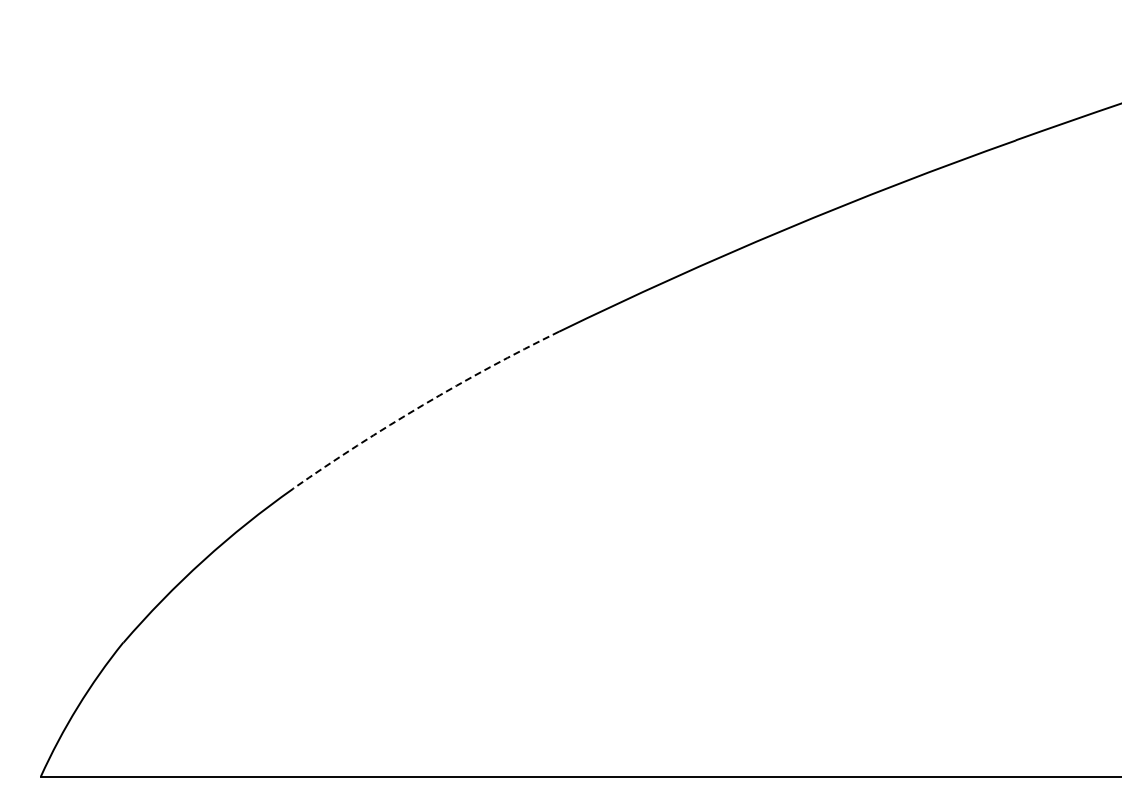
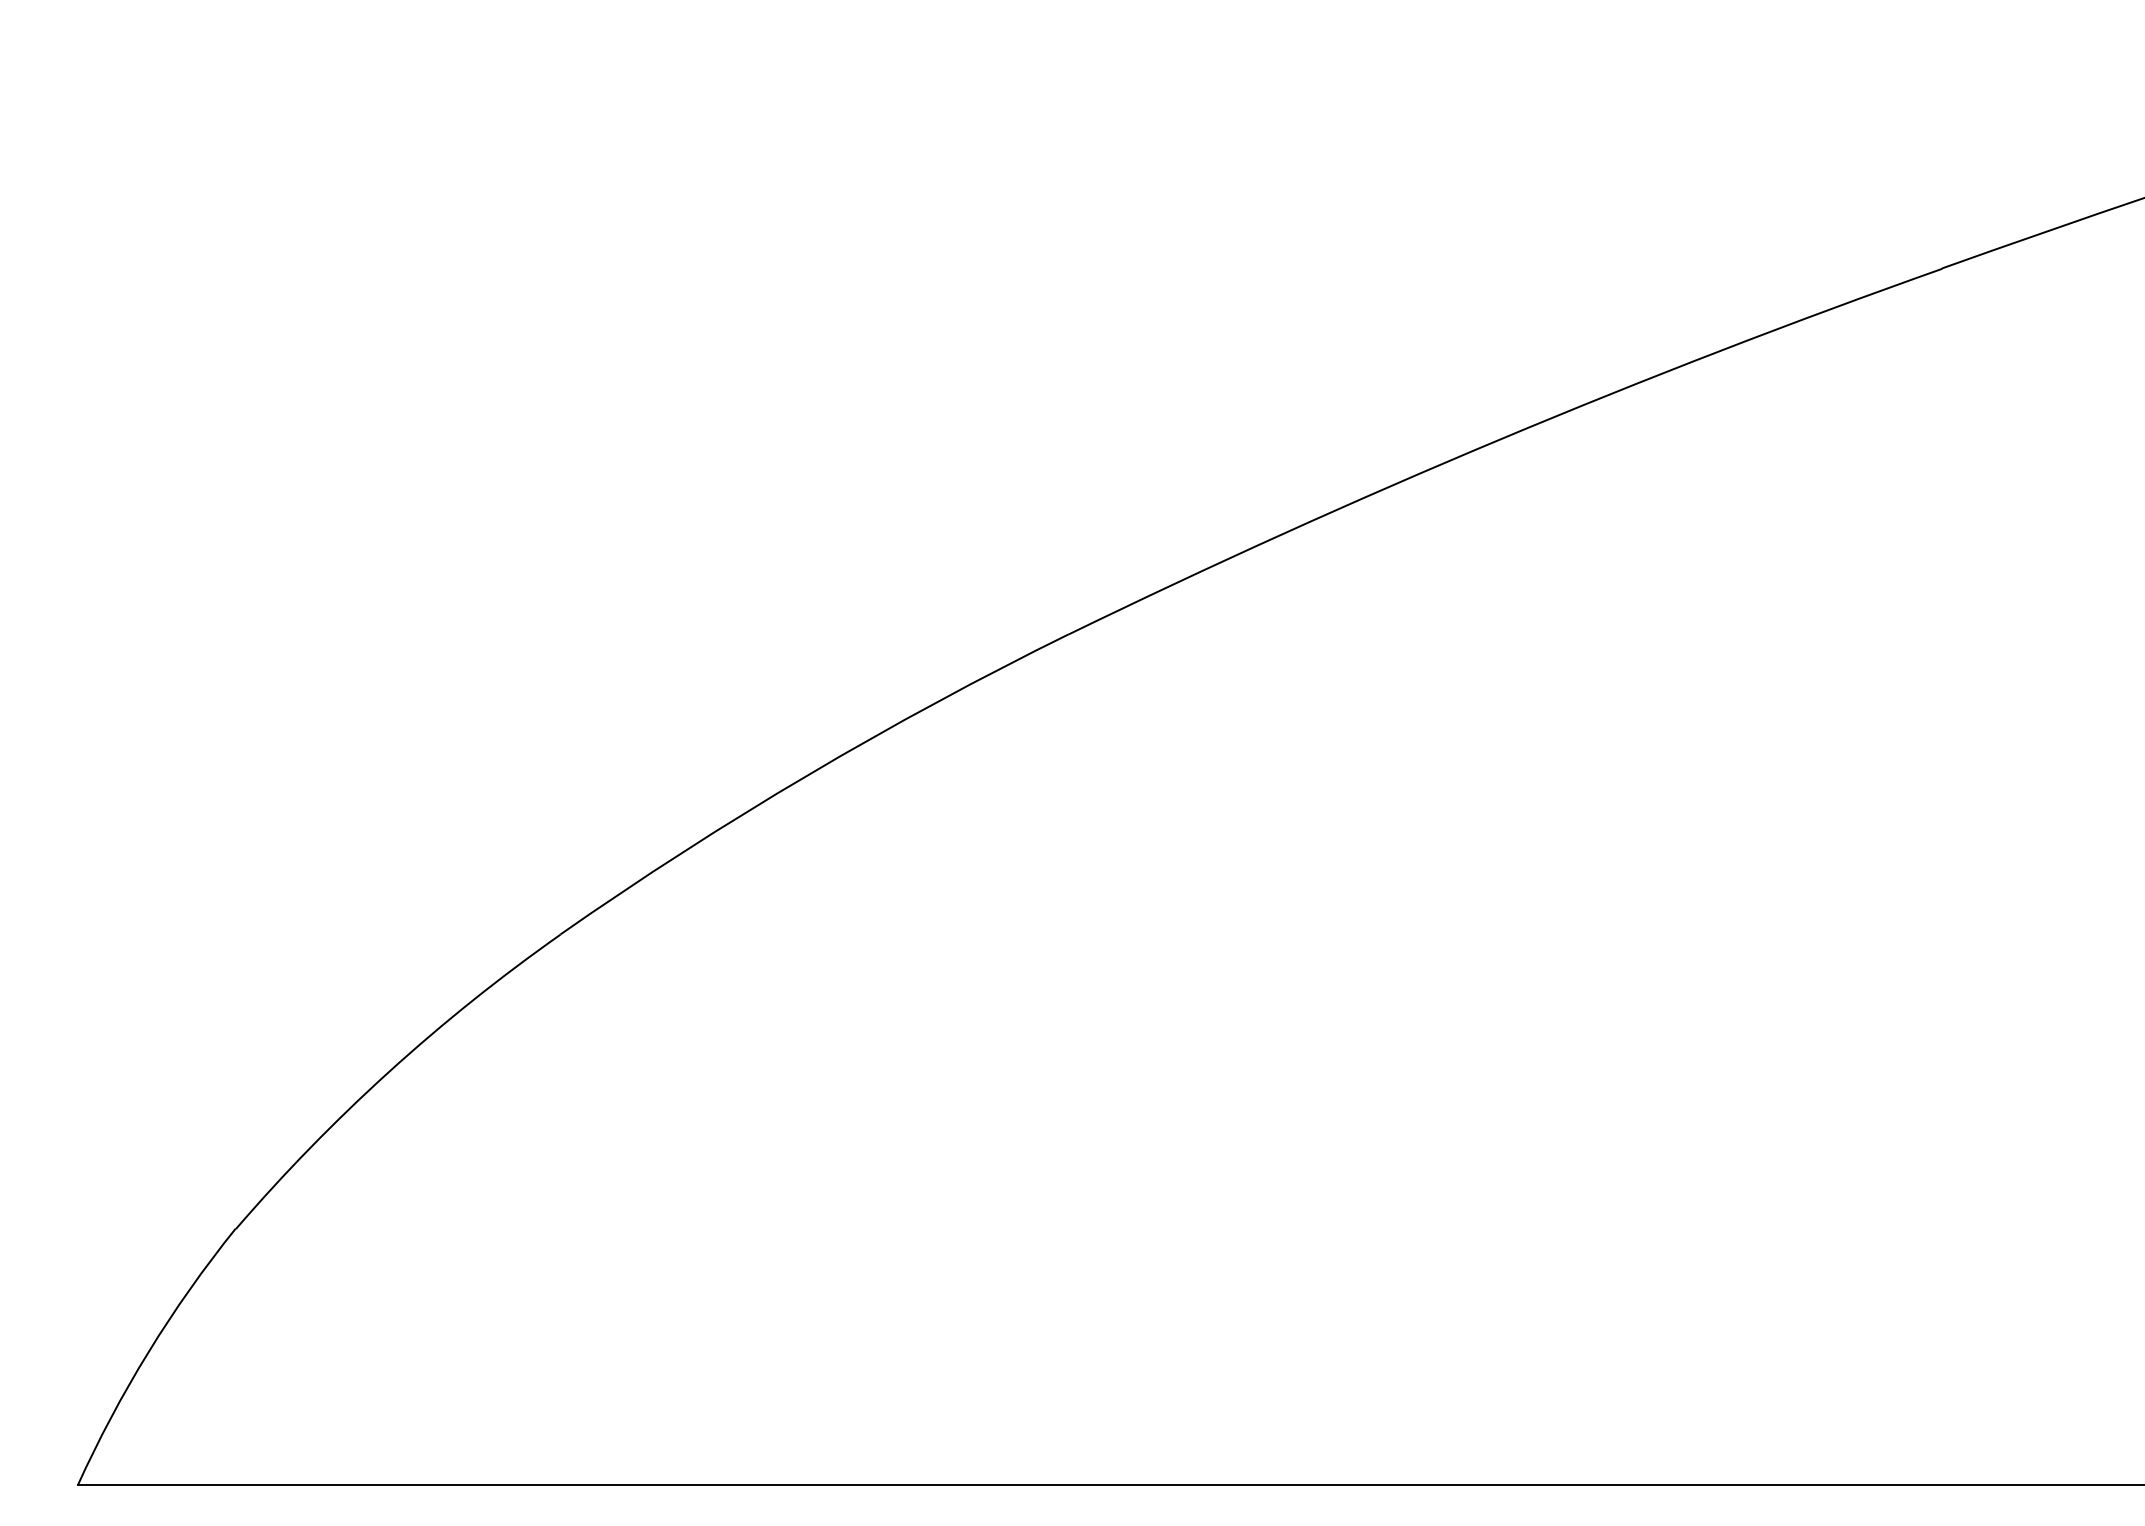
arc: (423, 405) -> (809, 775), dashed -> solid

